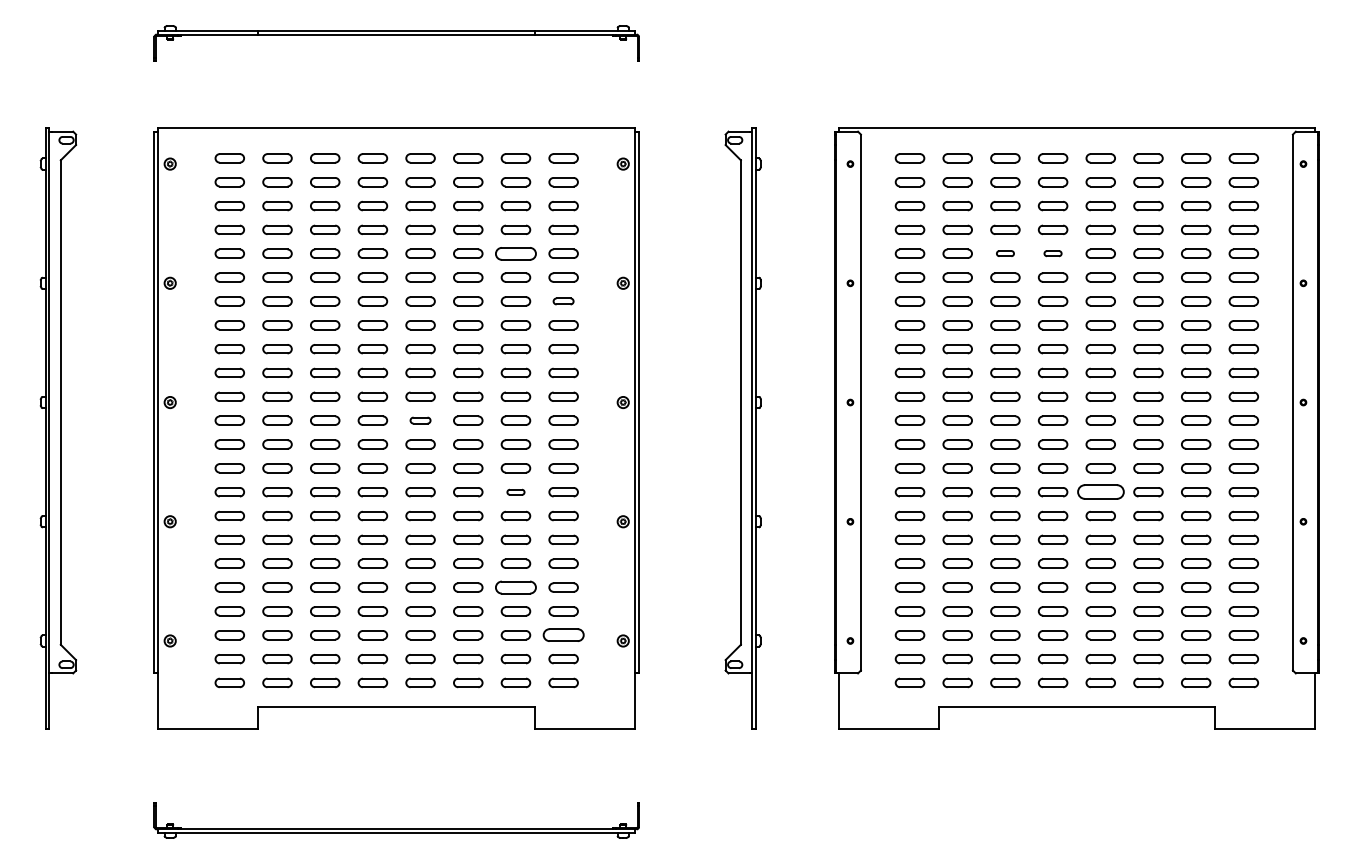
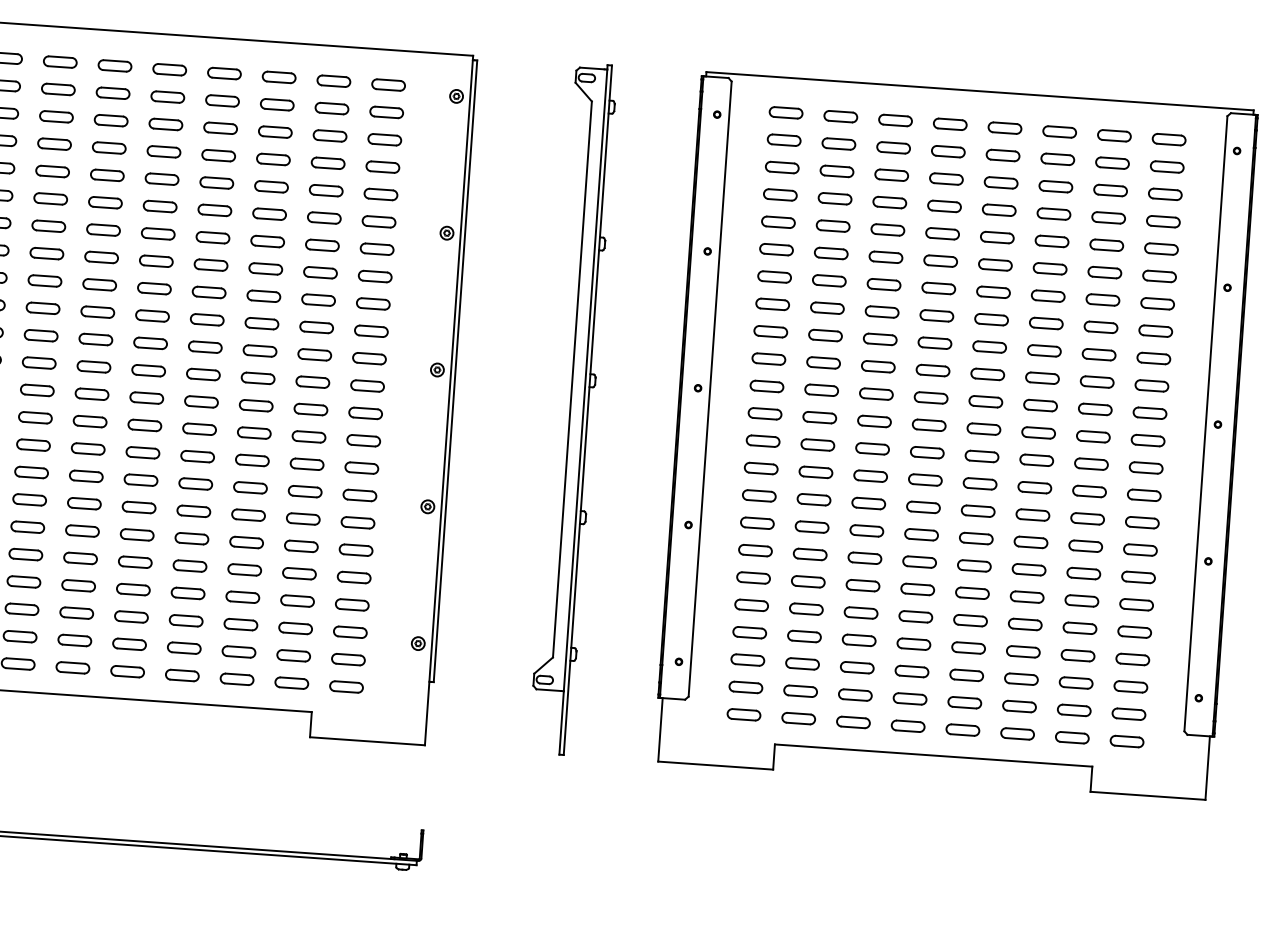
part: (515, 253) -> (325, 190), size x0.71
part: (1005, 253) -> (888, 229), size x1.67
part: (1052, 253) -> (941, 233), size x1.67
part: (563, 301) -> (376, 249), size x1.43
part: (420, 420) -> (203, 374), size x1.43
part: (515, 492) -> (306, 464), size x1.67
part: (1100, 492) -> (977, 511), size x0.62
part: (515, 587) -> (298, 573), size x0.71
part: (563, 635) -> (350, 632), size x0.71

